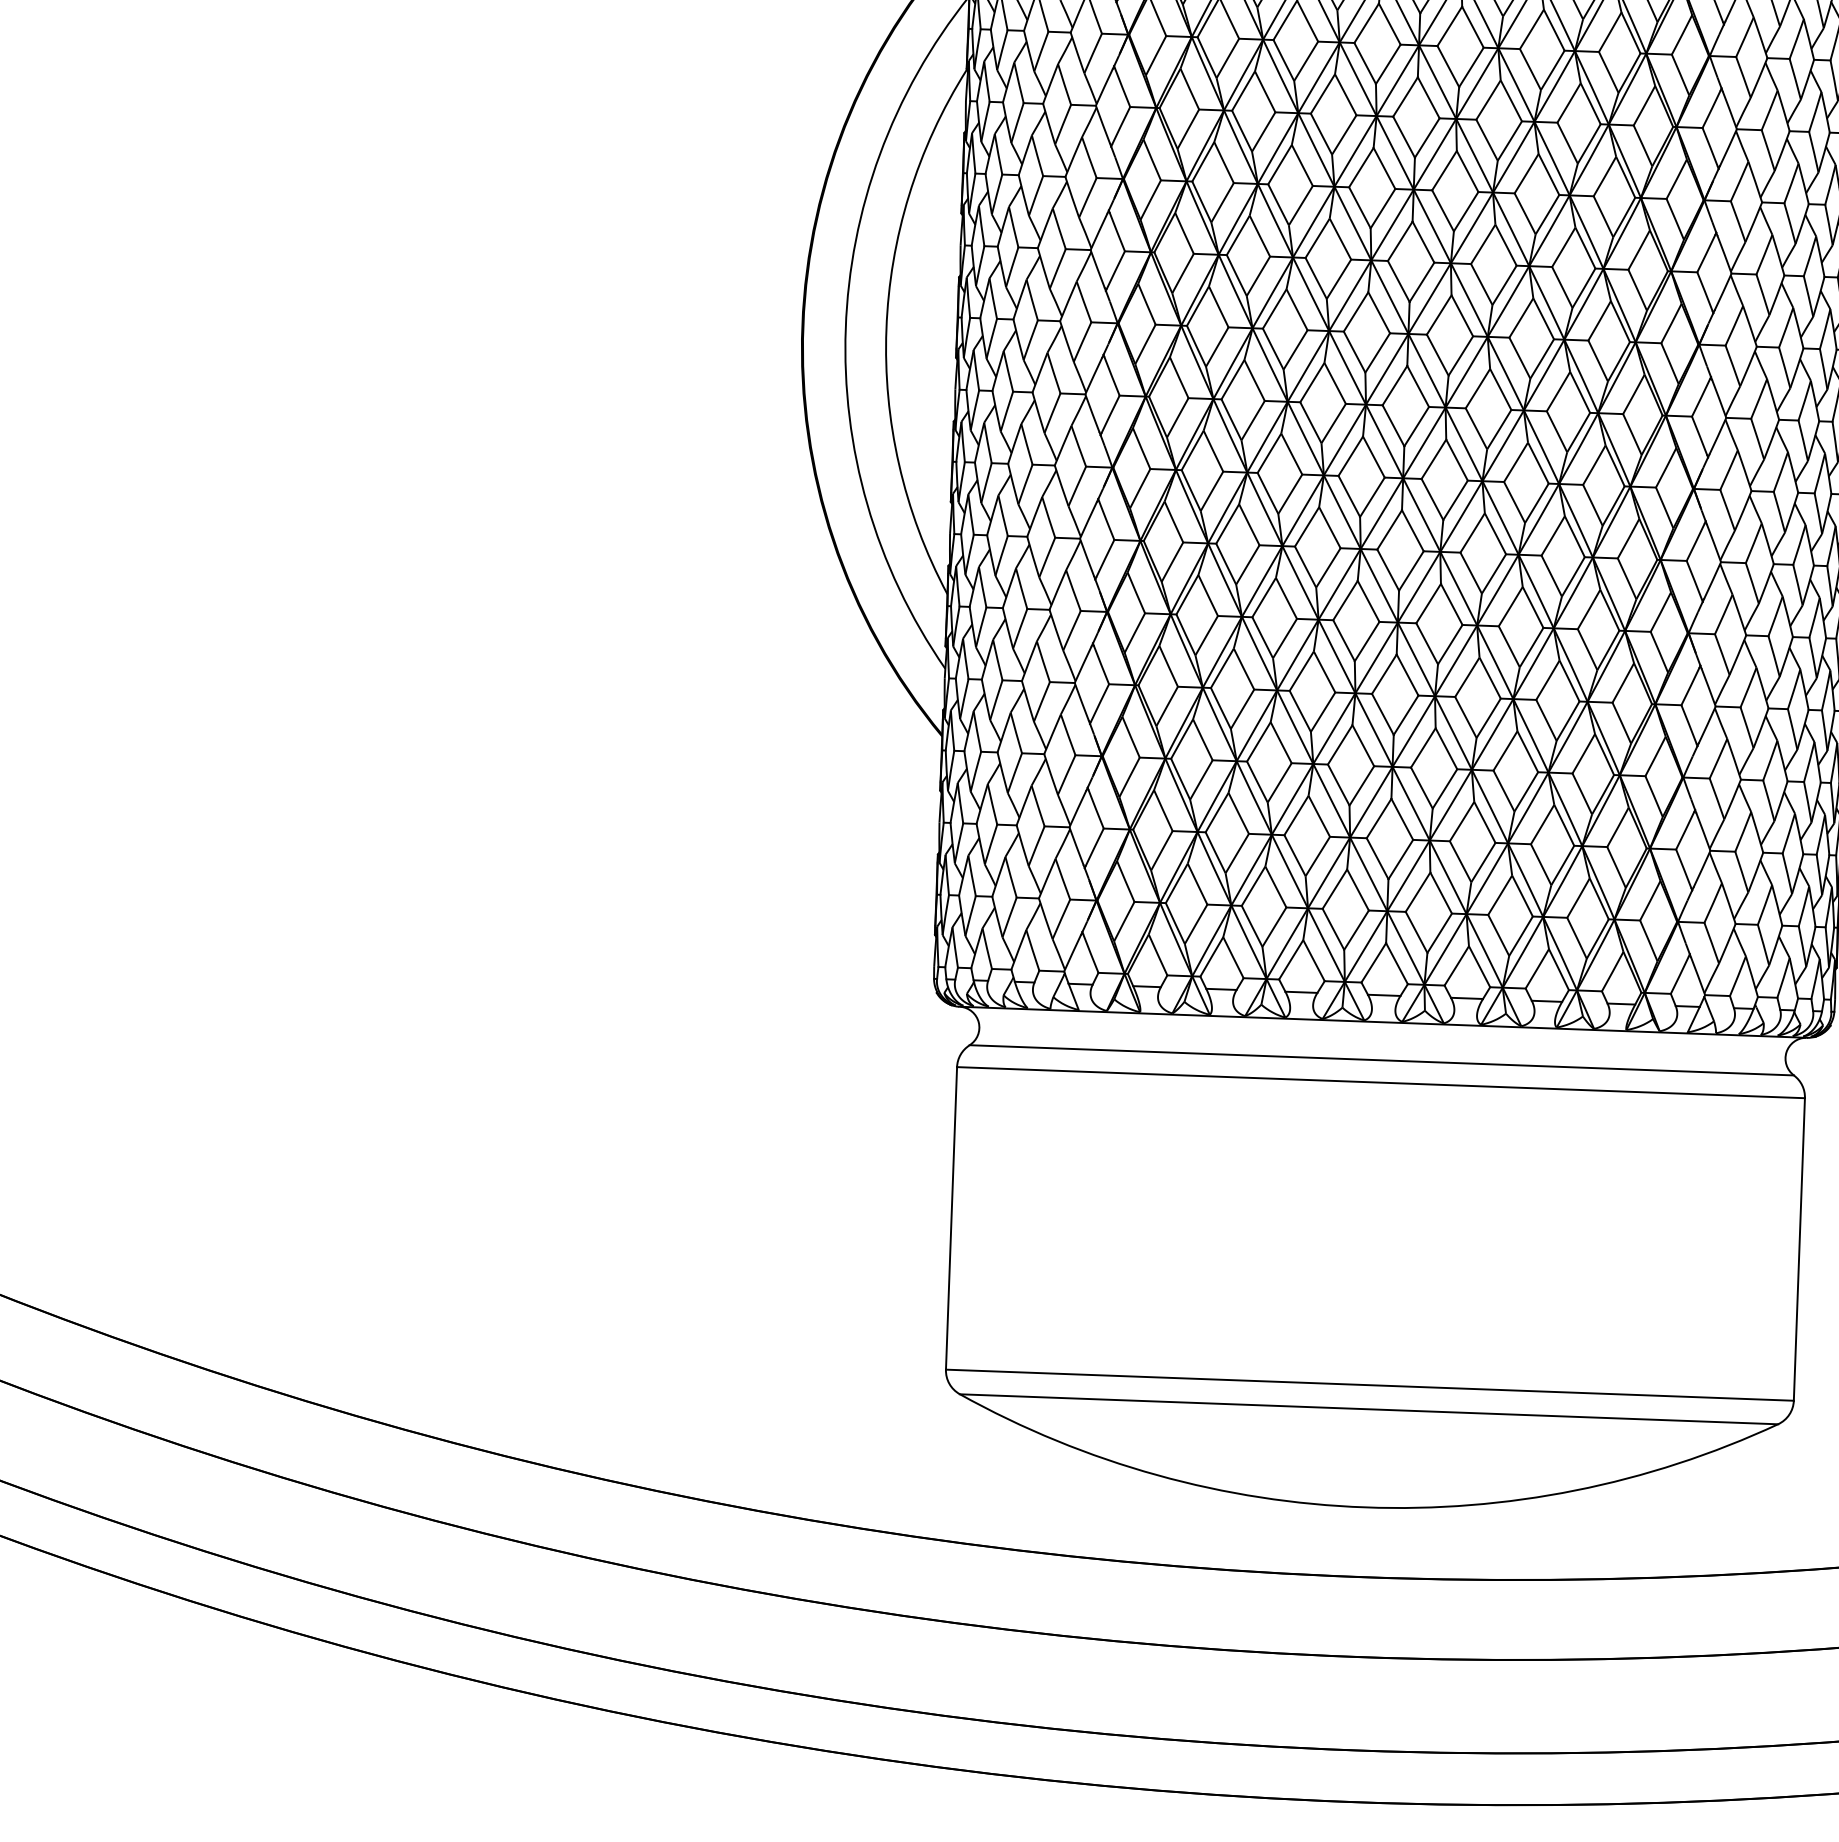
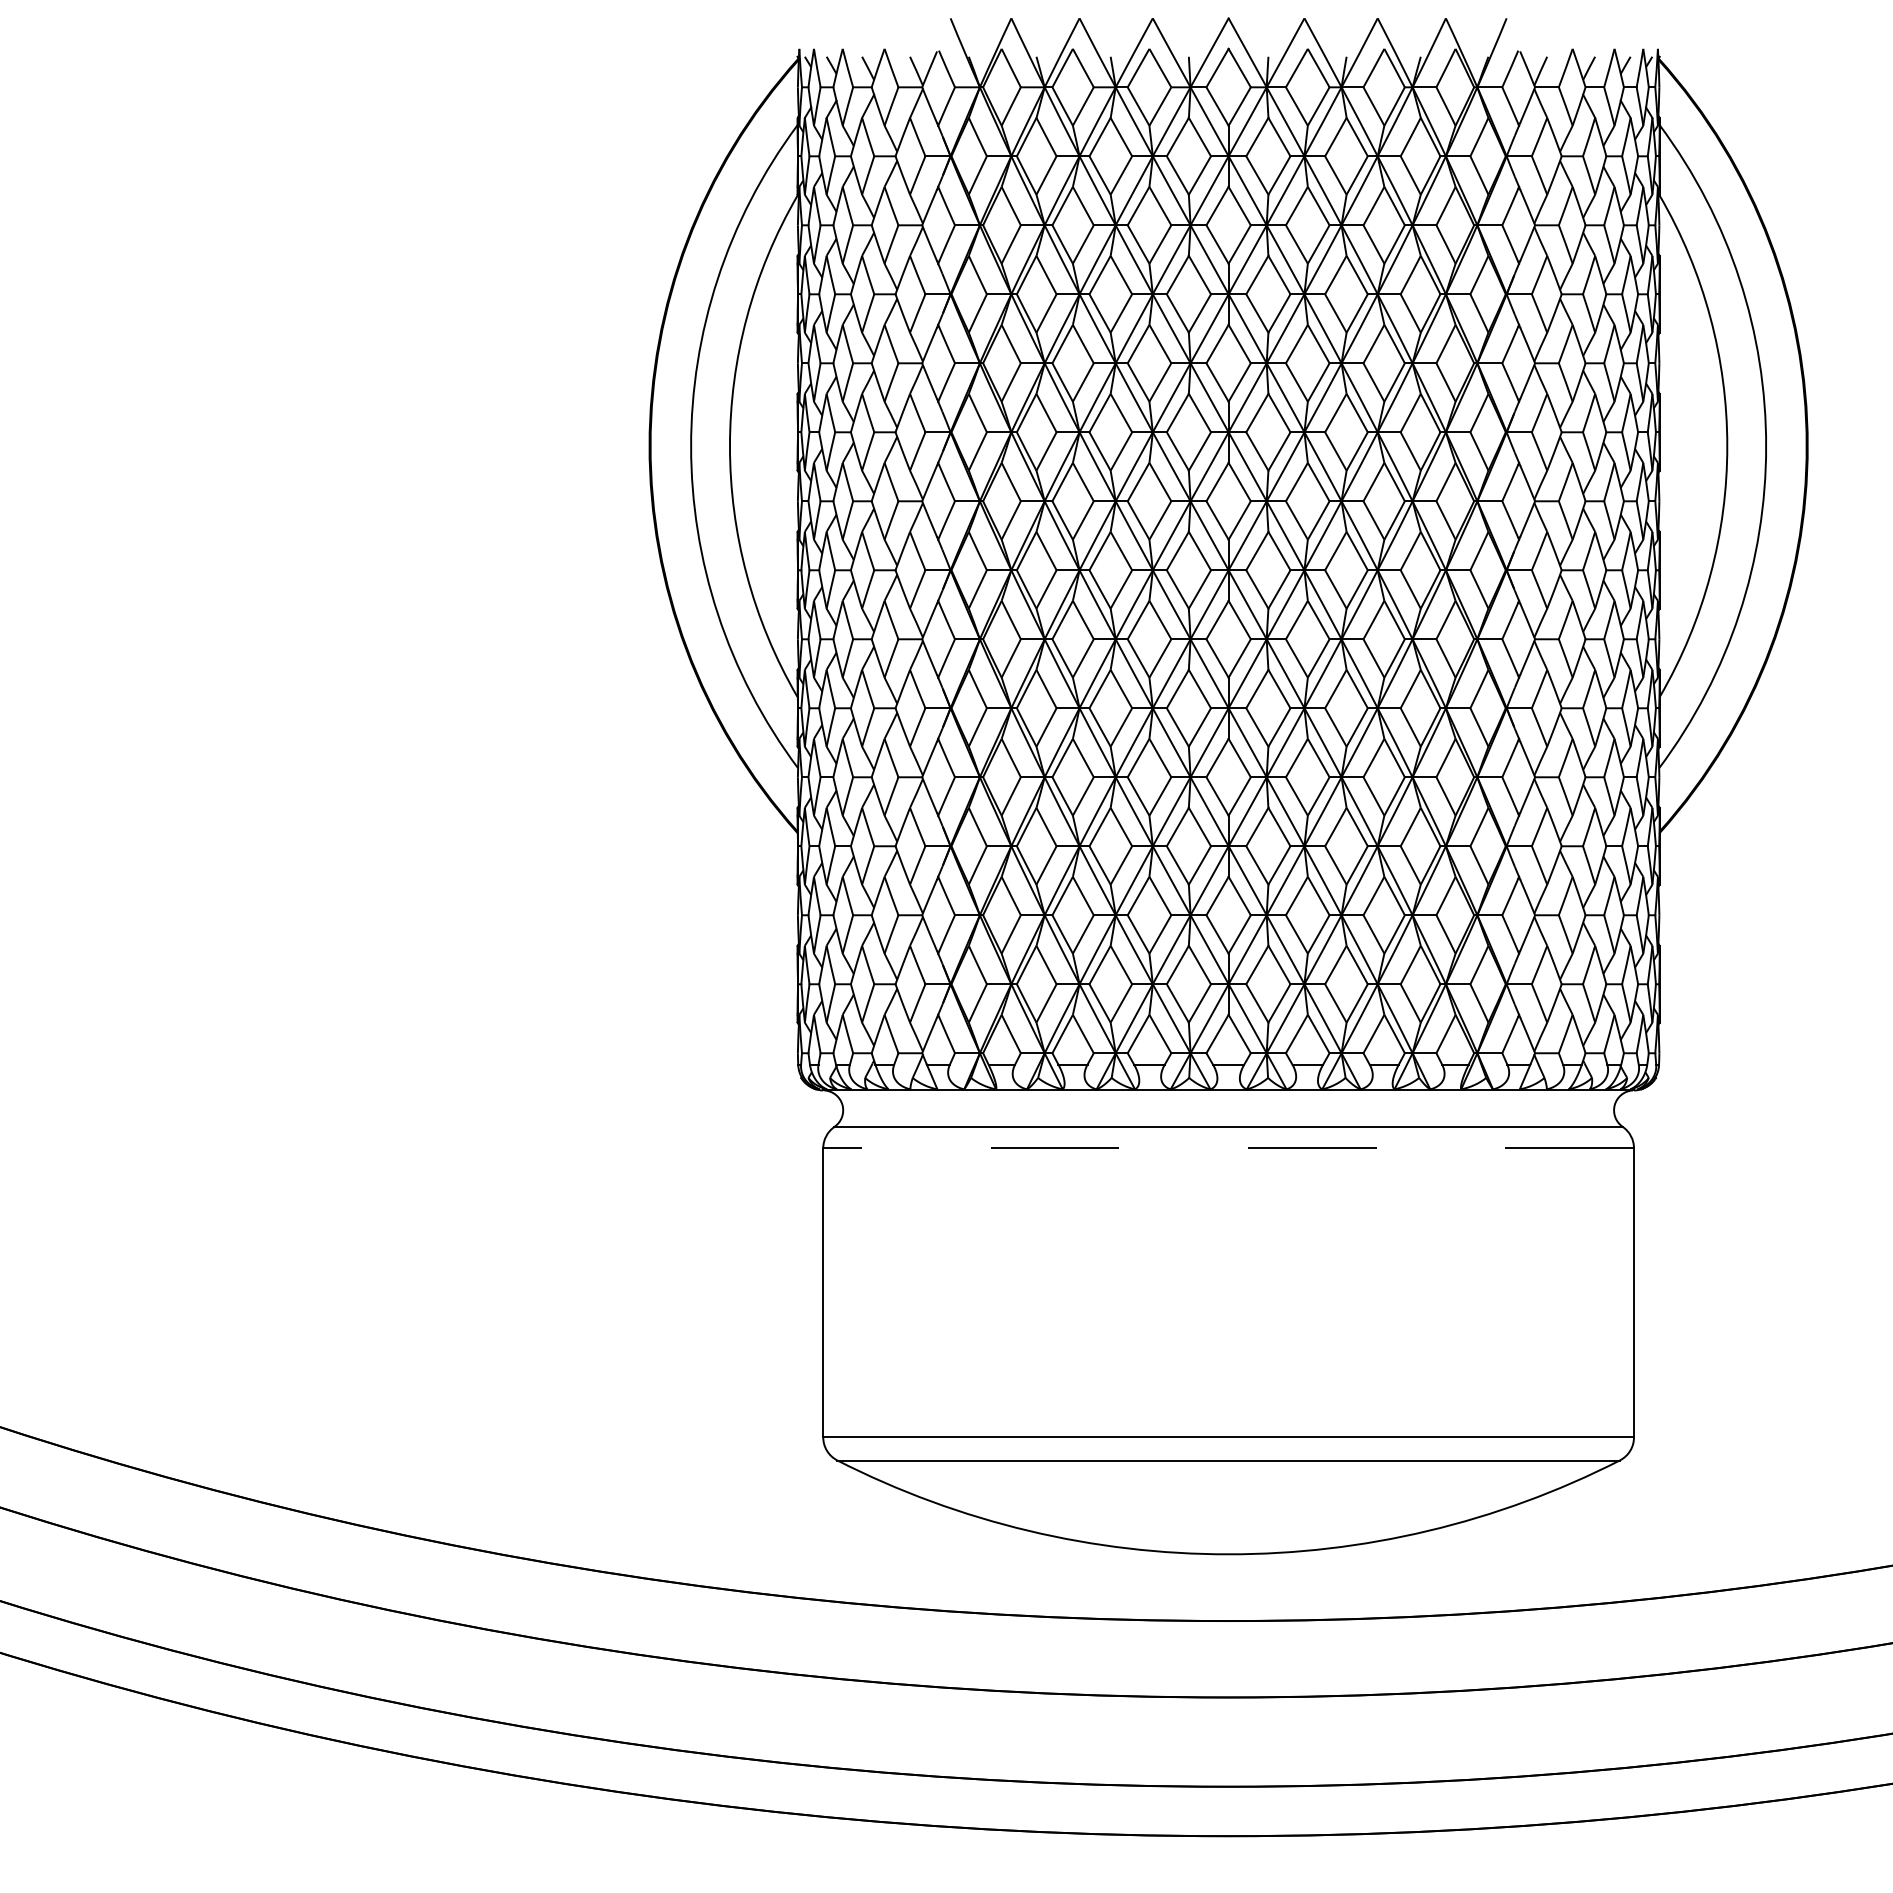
line: (1380, 1082) -> (1228, 1148), solid -> dashed

